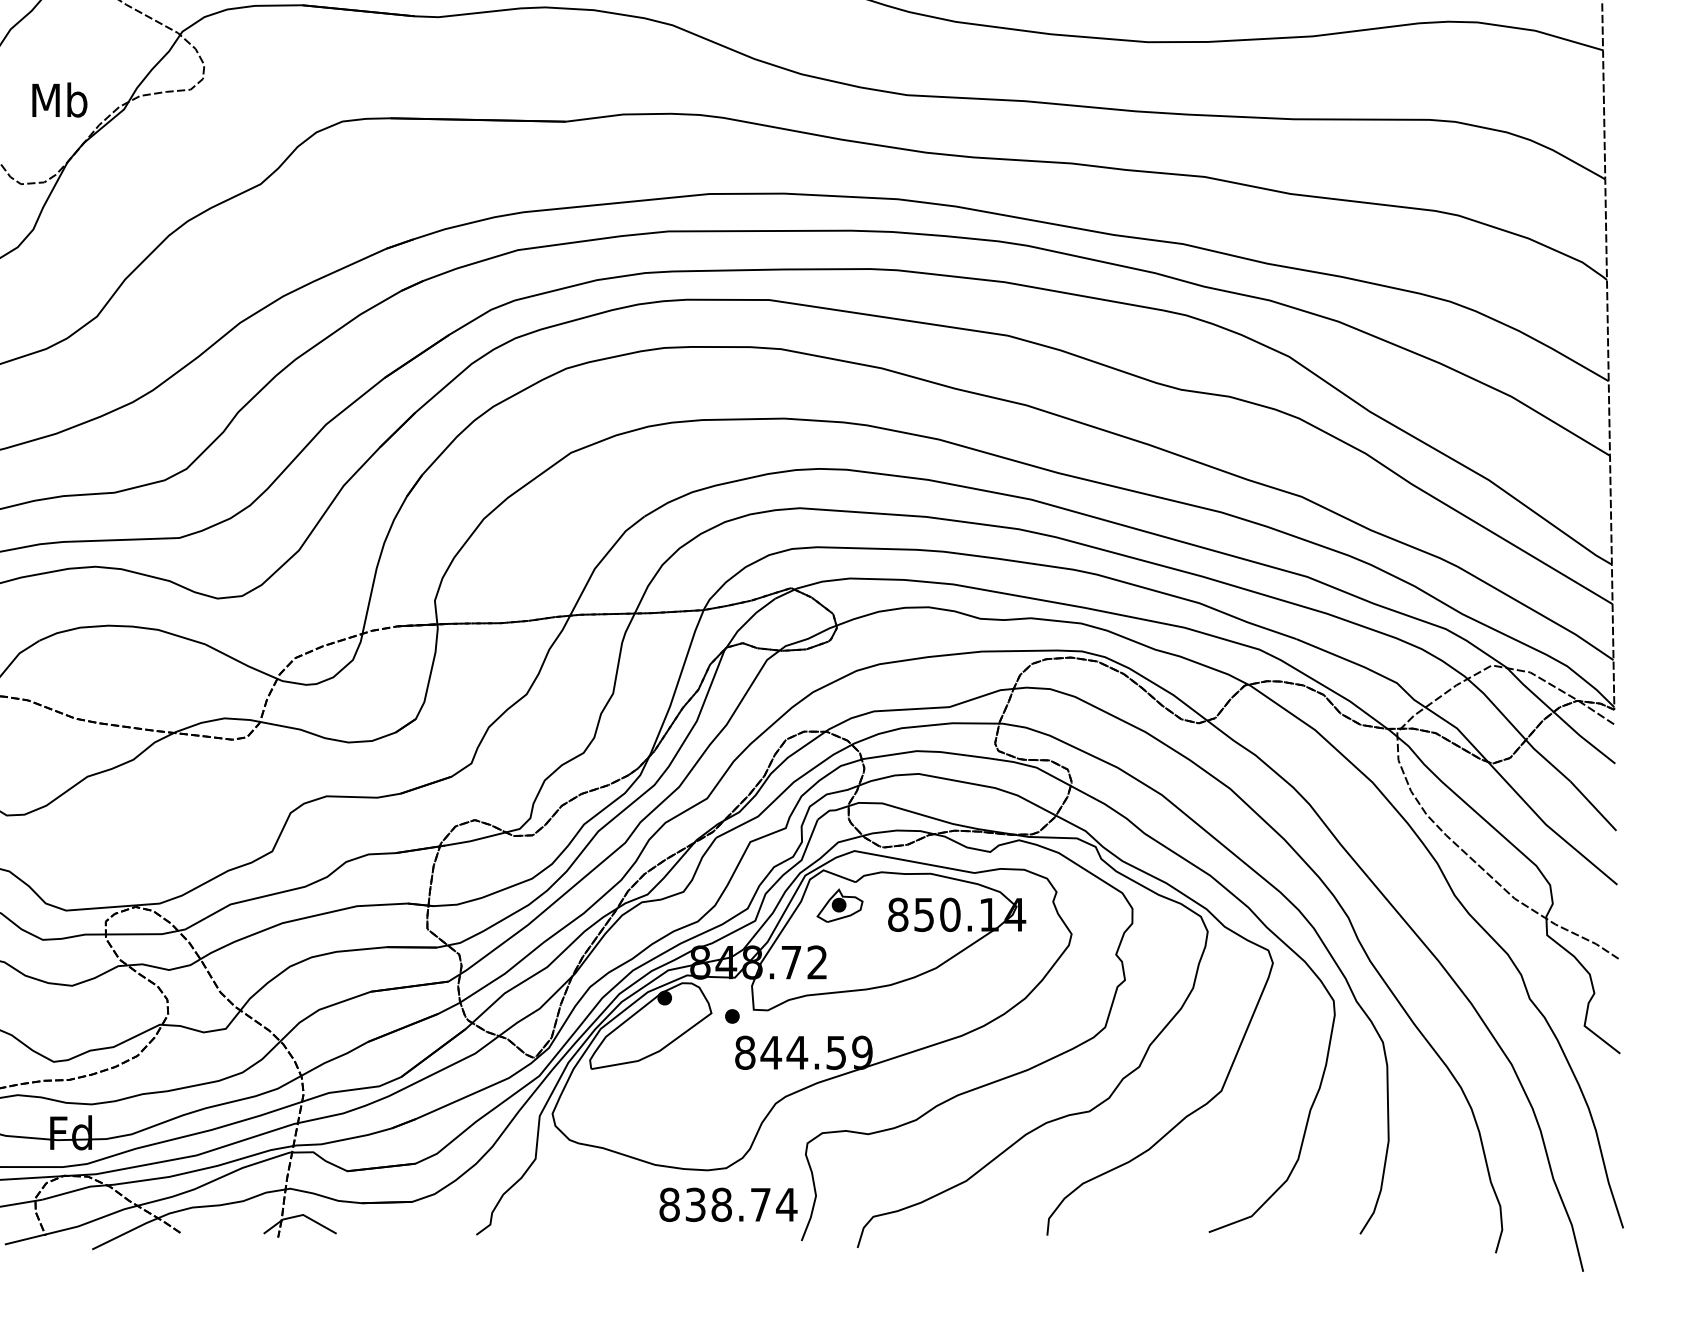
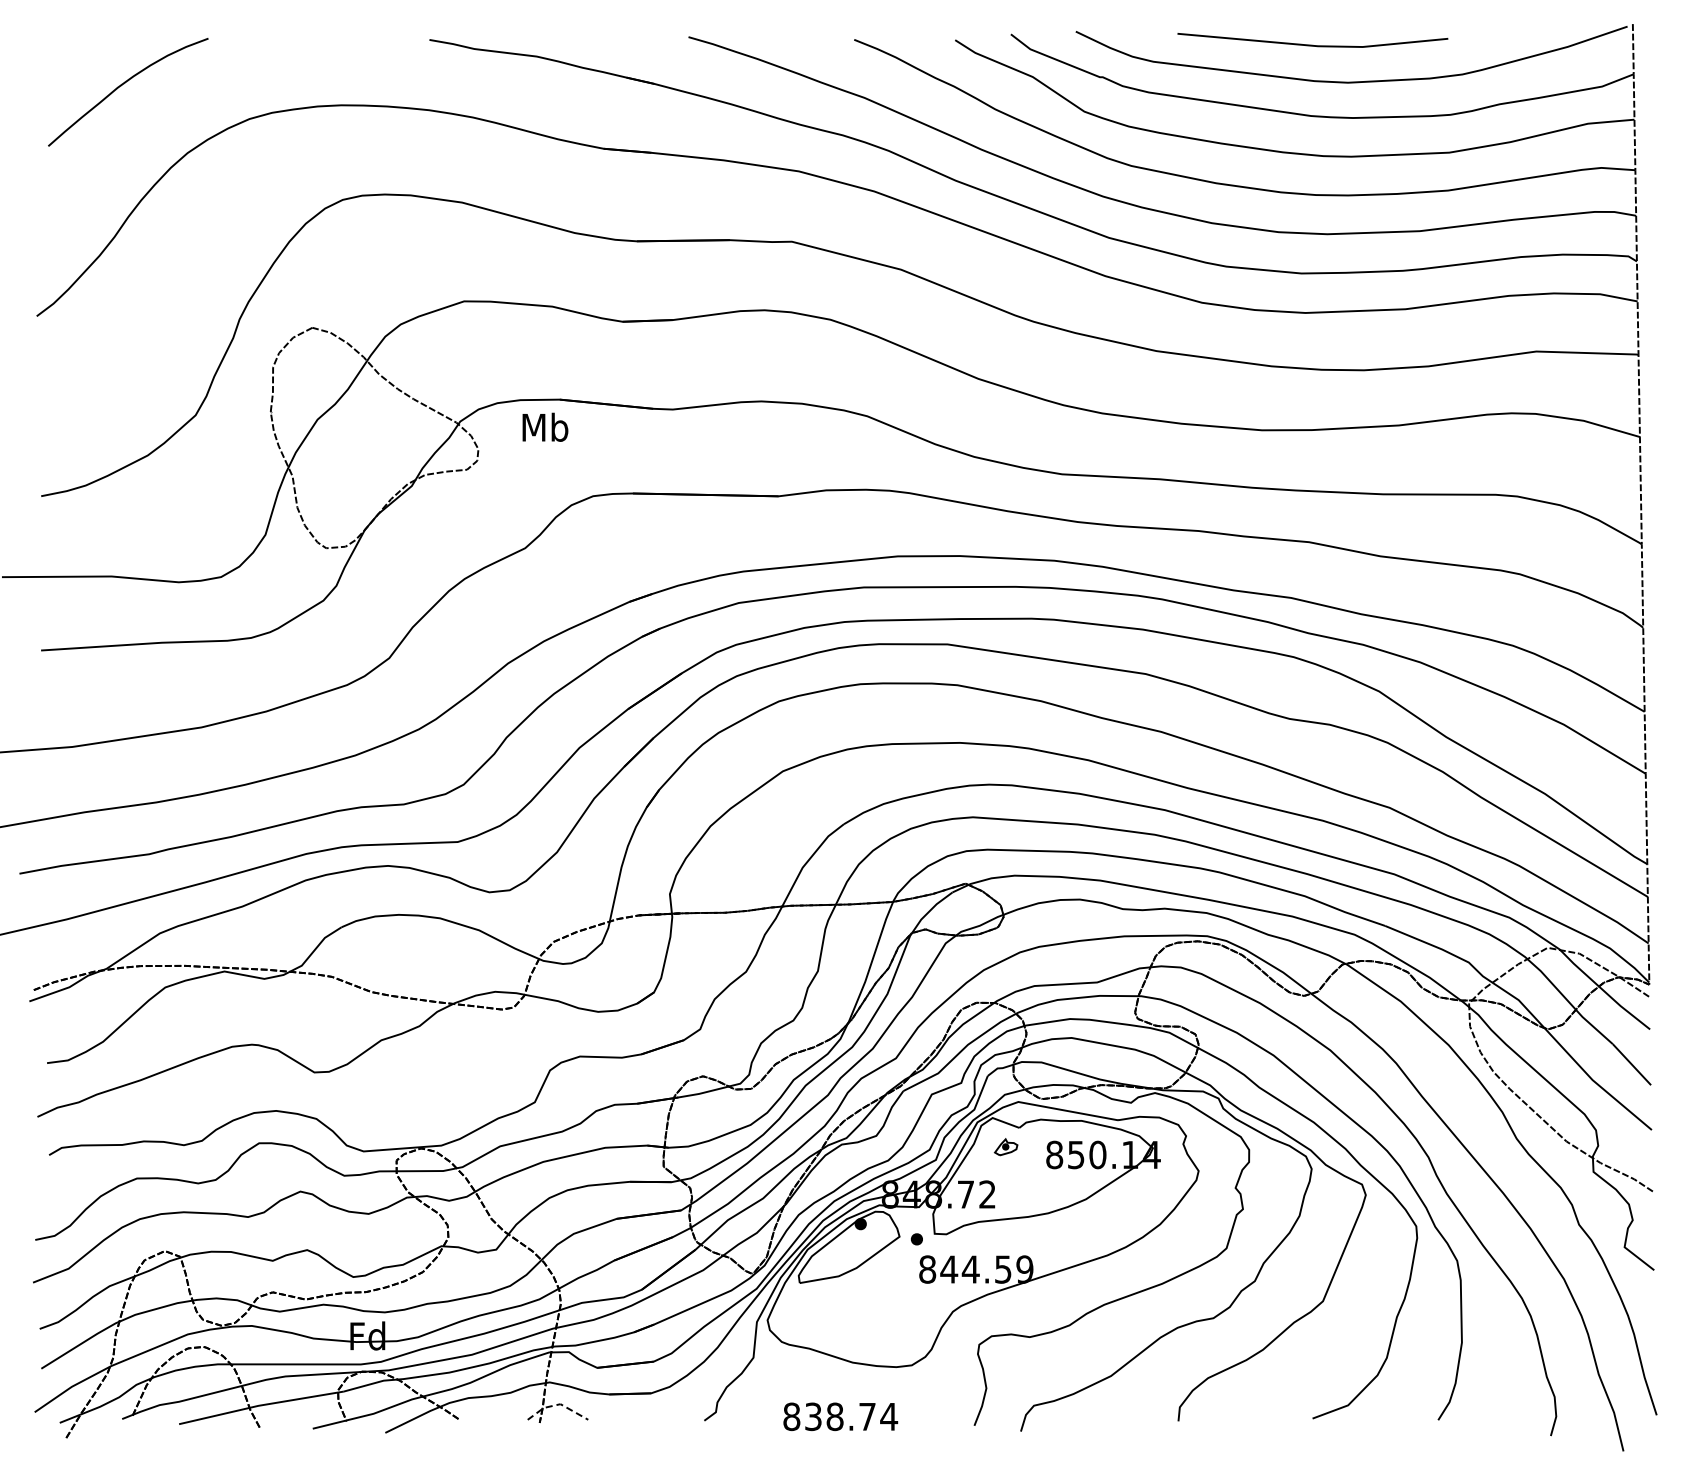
text: (59, 99) -> (545, 426), moved
part: (839, 904) -> (1005, 1146), size x0.6
text: (728, 1204) -> (840, 1416), moved
line: (299, 1215) -> (557, 1404), solid -> dashed

